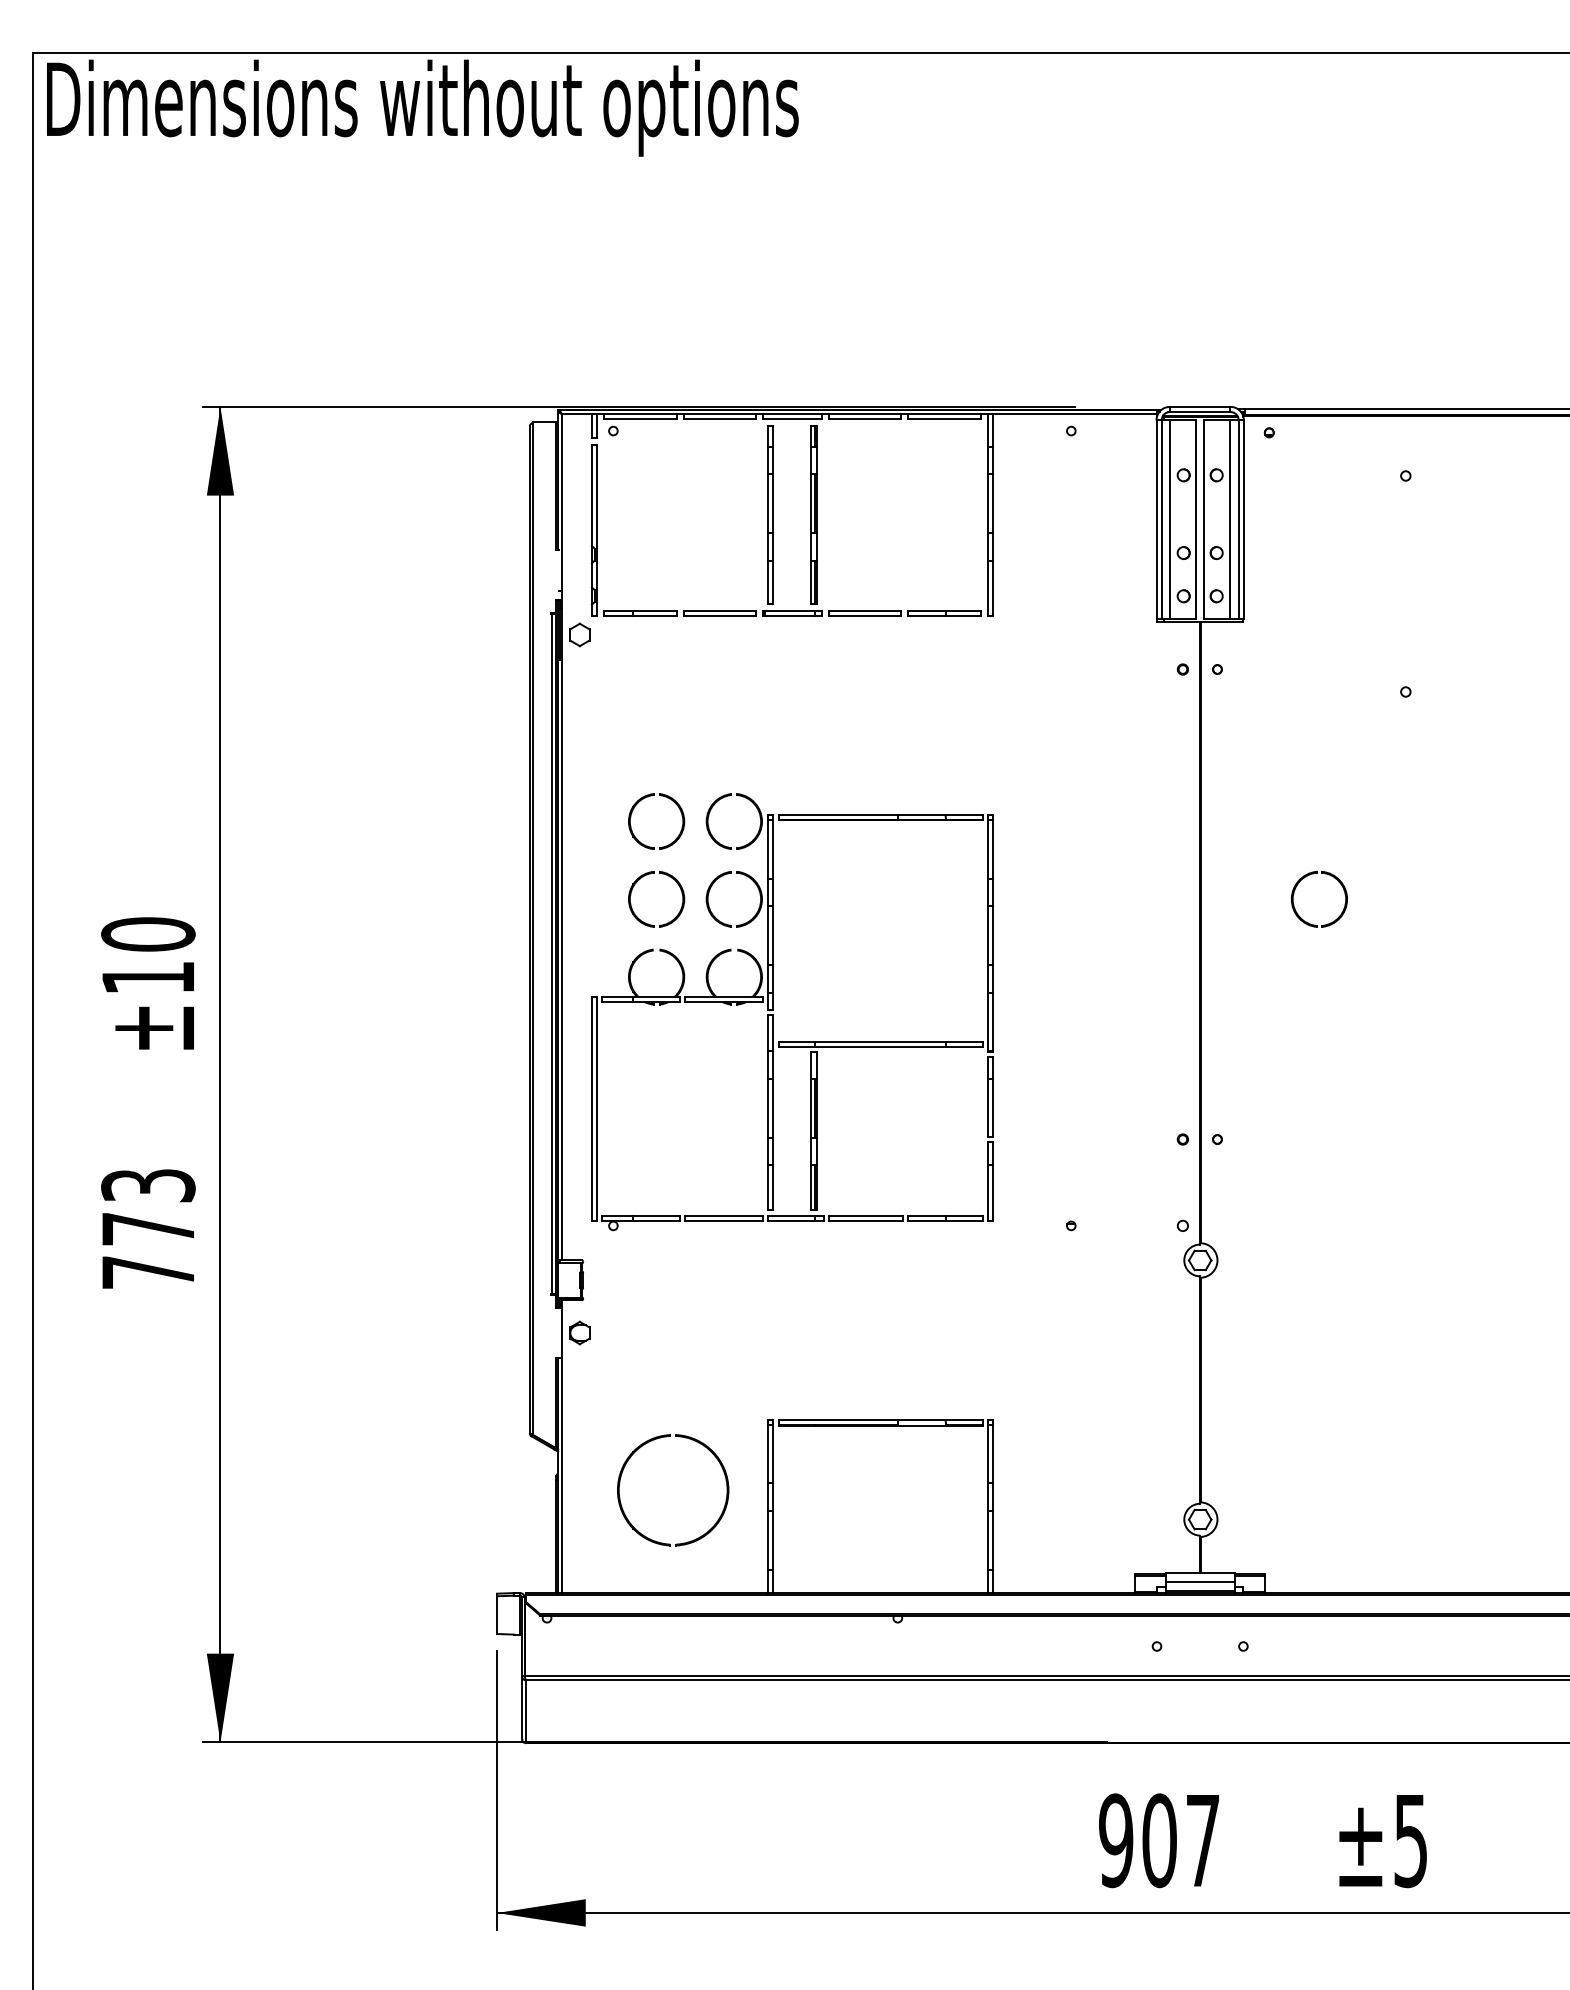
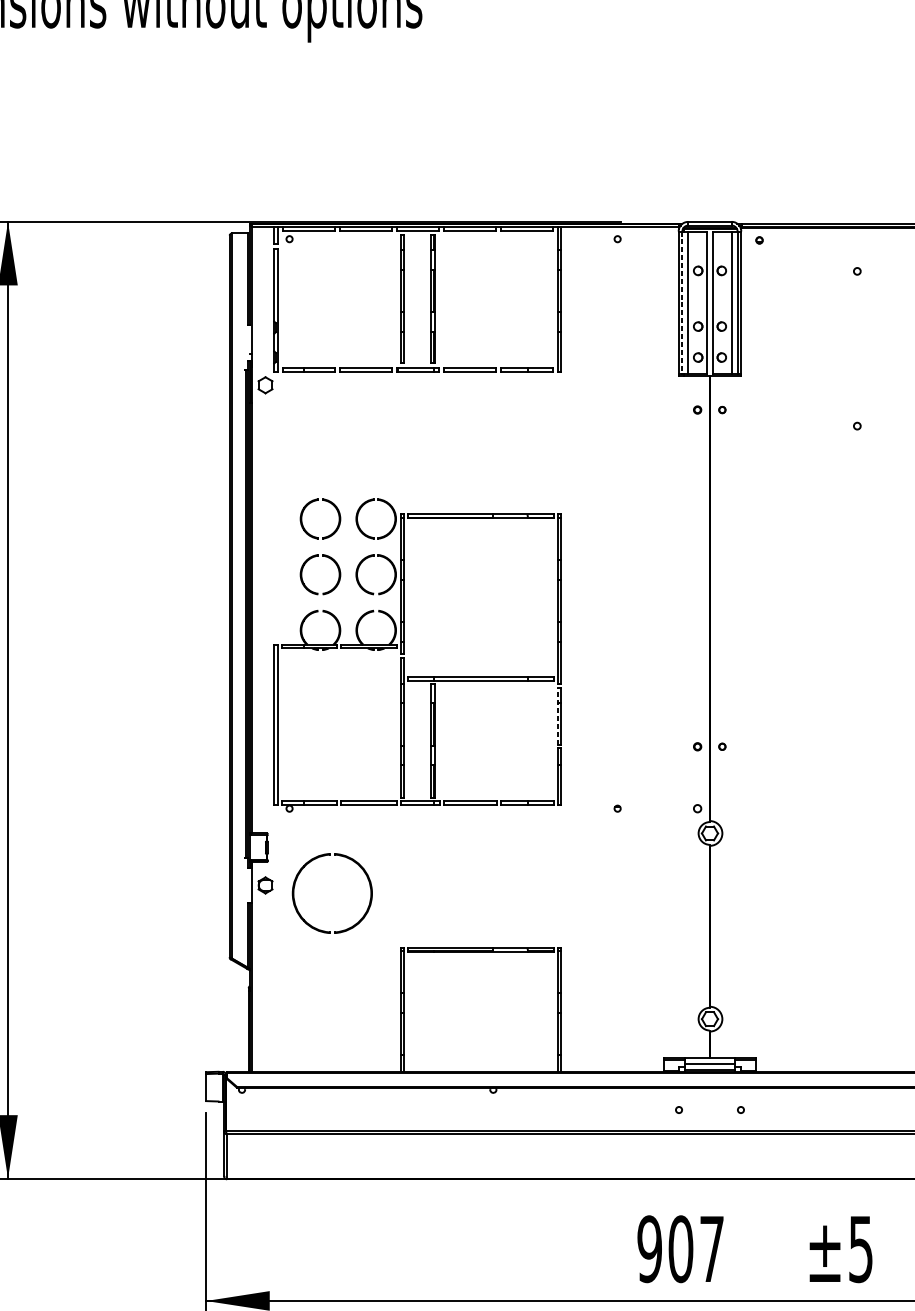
line: (1161, 519) -> (682, 302), solid -> dashed
part: (1294, 894) -> (777, 571), removed
line: (987, 1096) -> (557, 715), solid -> dashed
part: (725, 1499) -> (369, 900), moved

